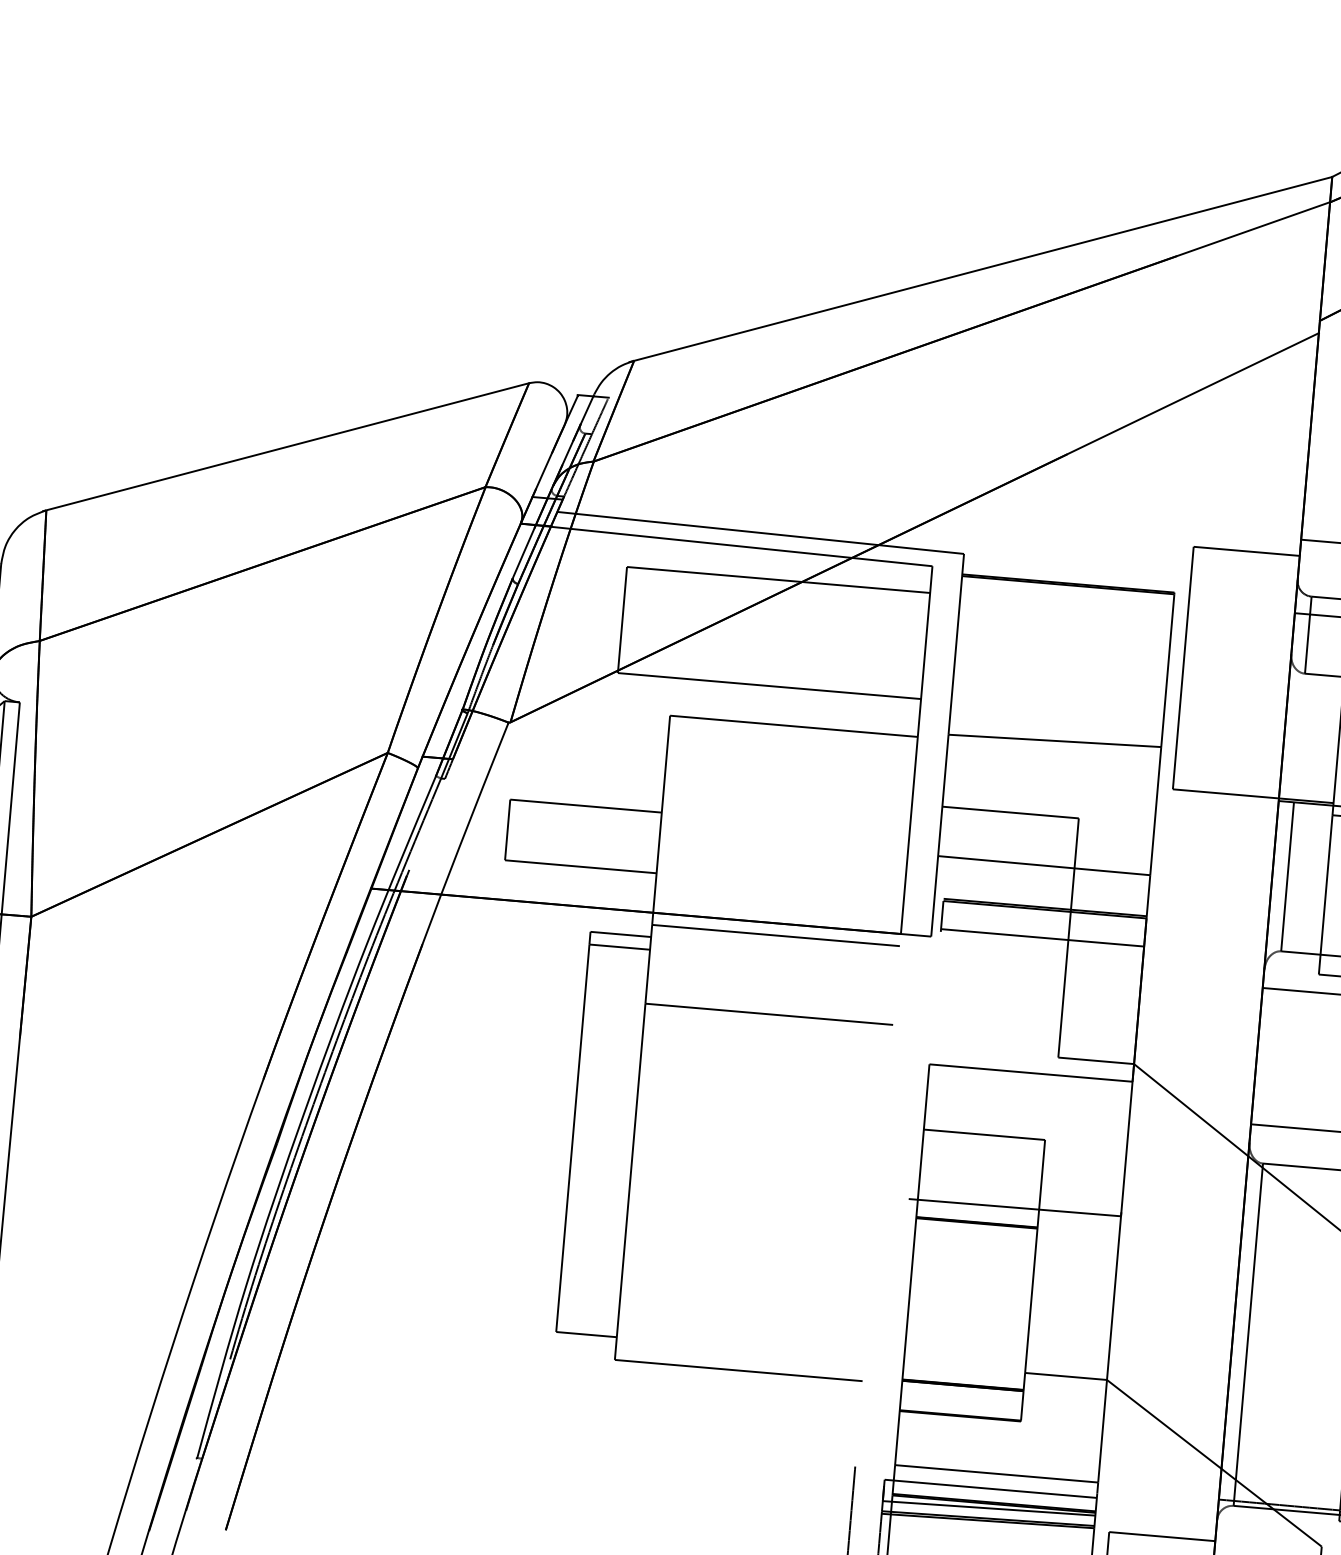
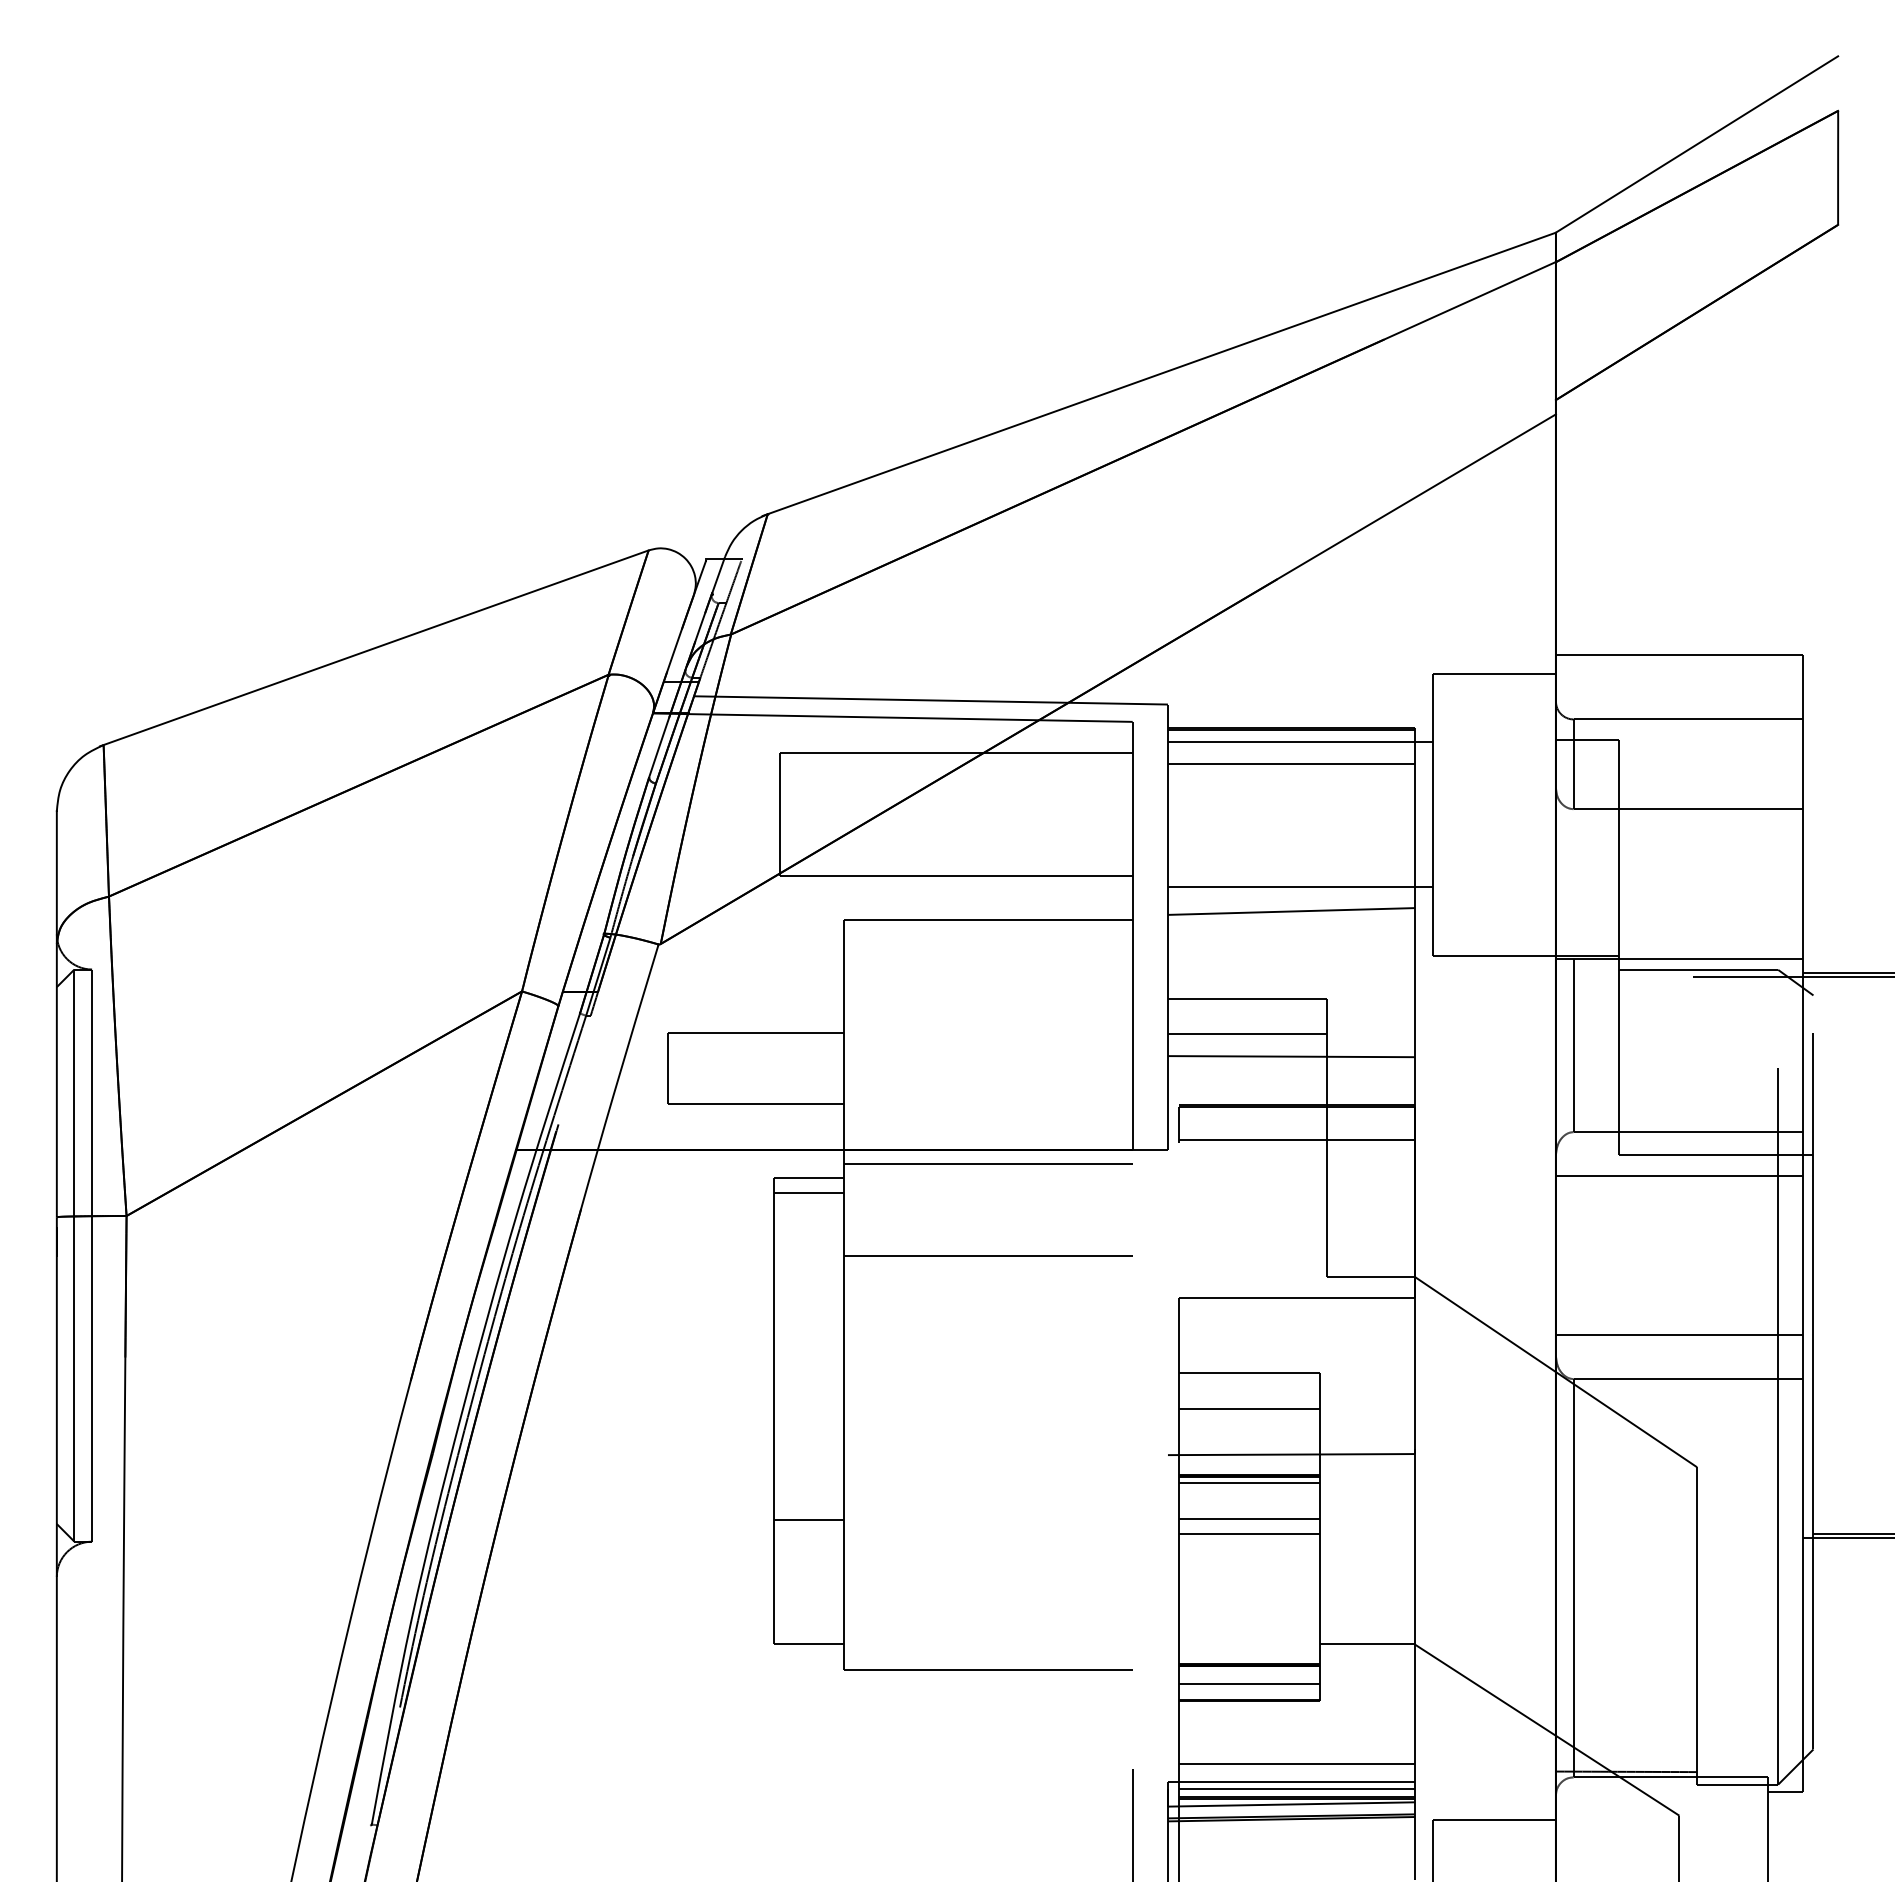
line: (1074, 596) -> (1299, 742), added
line: (1065, 613) -> (1290, 763), added
line: (1063, 720) -> (1299, 887), added
line: (1007, 842) -> (1246, 1033), added
line: (981, 1164) -> (1248, 1408), added
line: (594, 1228) -> (808, 1520), added
line: (975, 1228) -> (1248, 1482), added
line: (973, 1259) -> (1248, 1518), added
line: (972, 1273) -> (1248, 1534), added
line: (961, 1402) -> (1248, 1684), added
line: (994, 1495) -> (1296, 1788), added

